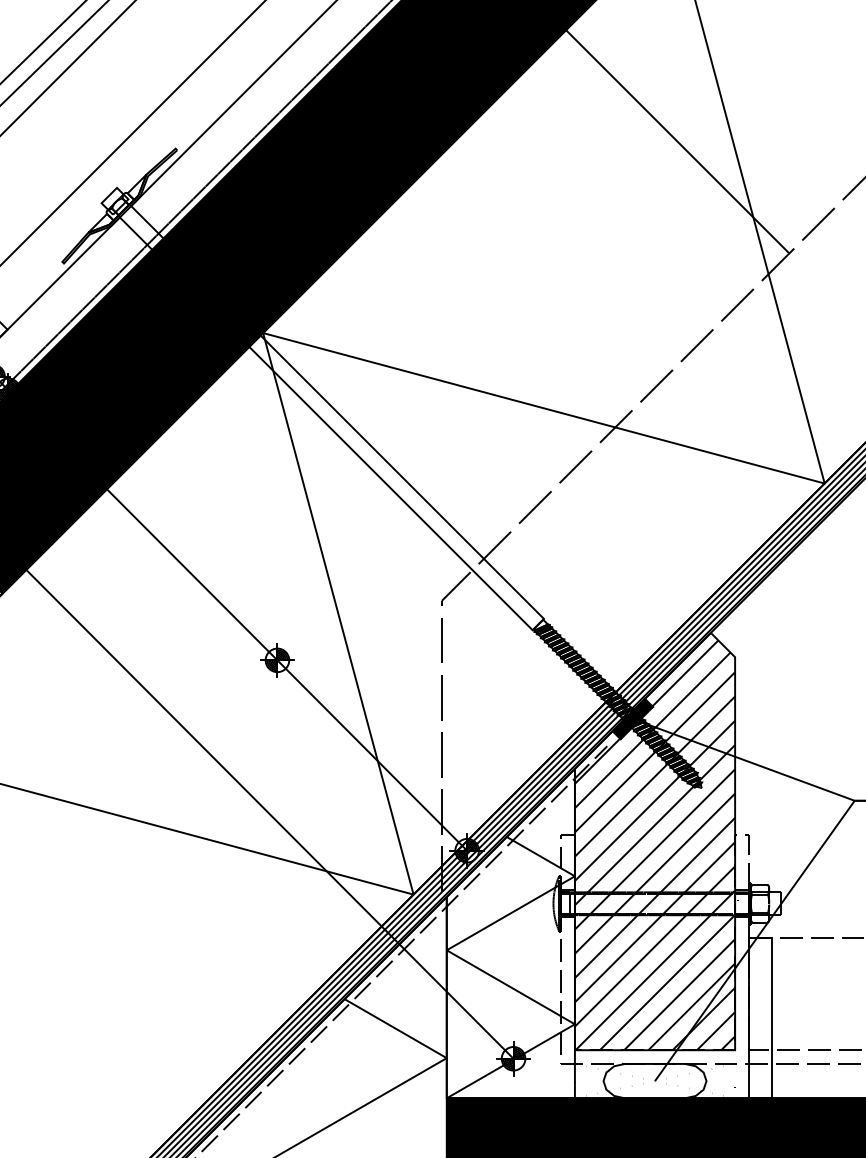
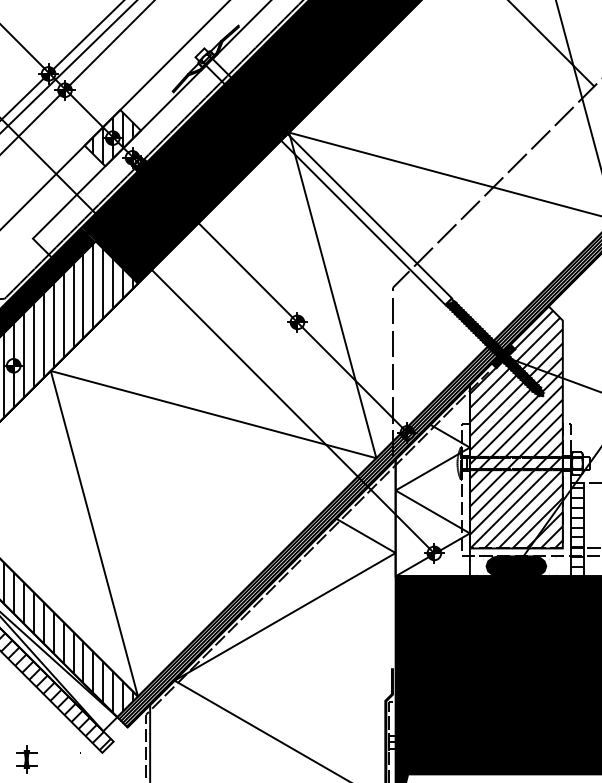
hatch: (760, 1014) -> (577, 527), added
fill: (655, 1081) -> (516, 566), added

